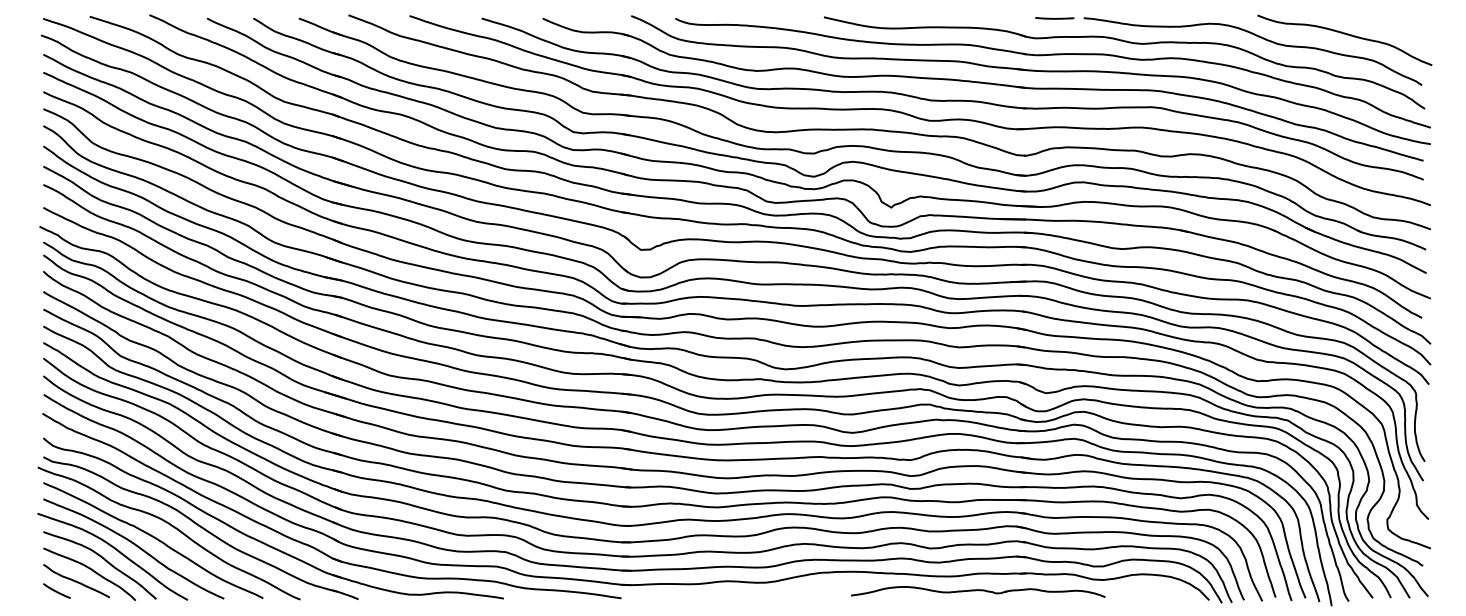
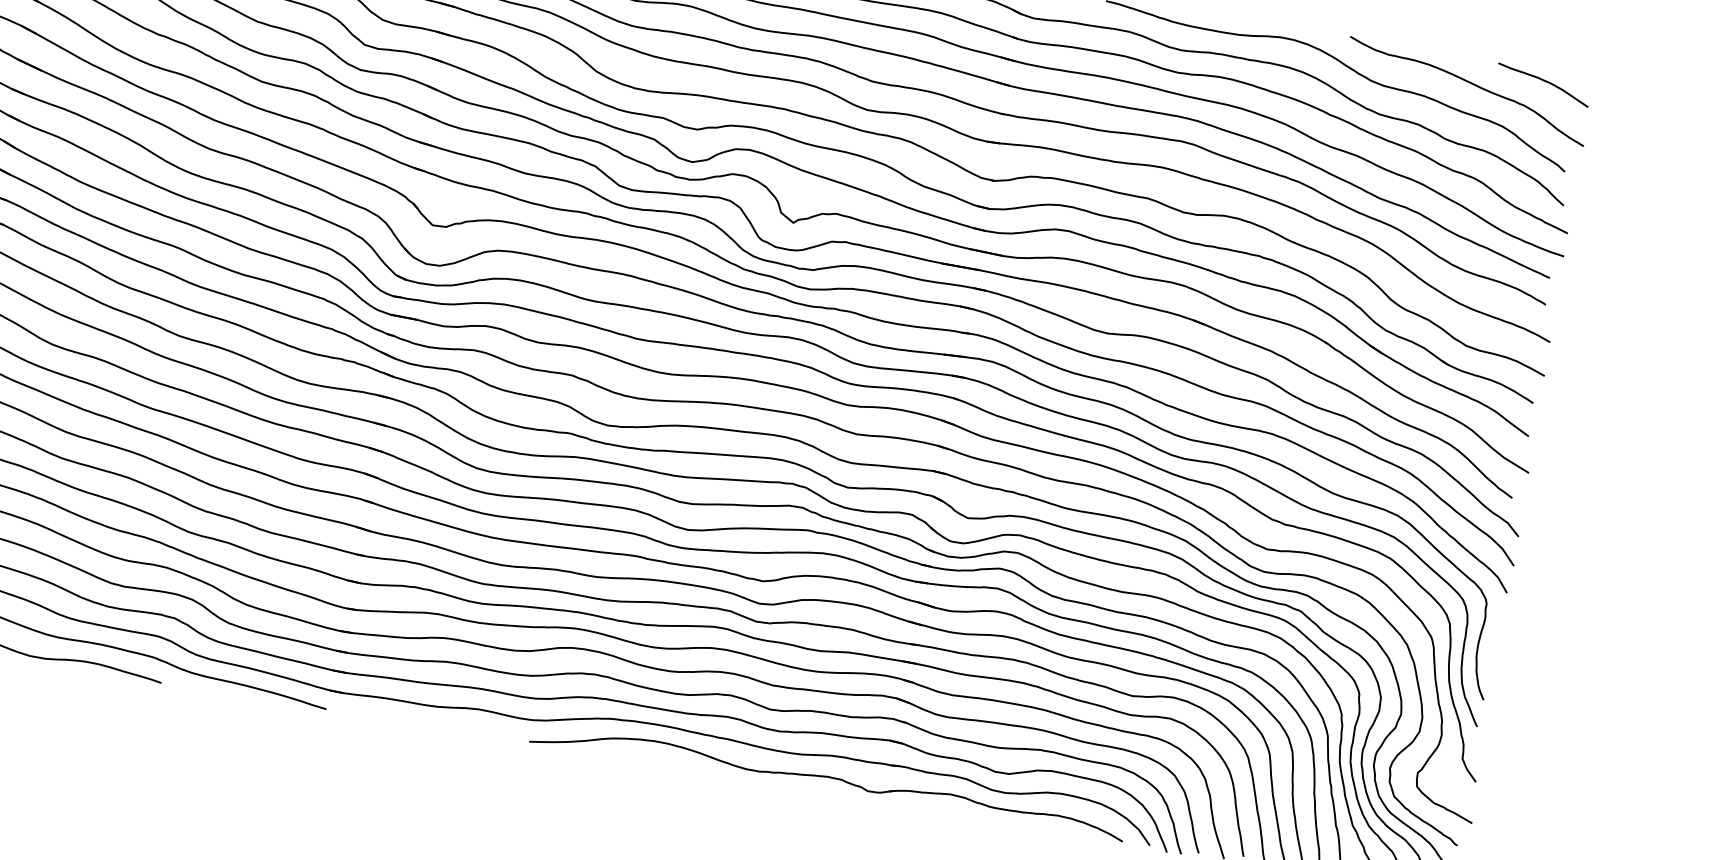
curve: (1397, 25) -> (1544, 82), added
part: (978, 591) -> (828, 780), size x1.67

